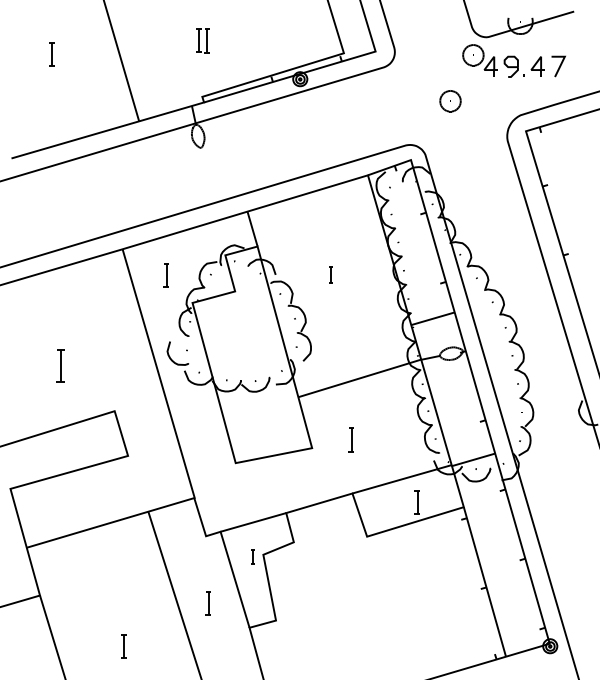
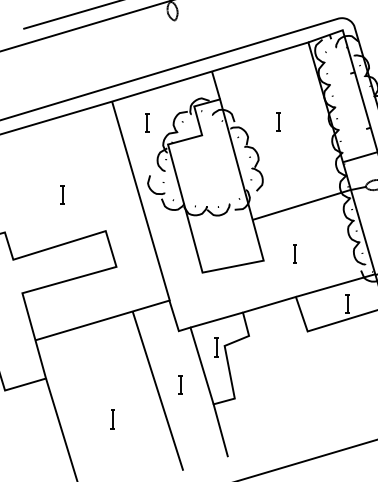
part: (330, 275) -> (278, 122), size x1.43
part: (60, 366) -> (62, 195), size x0.71
part: (252, 556) -> (215, 347), size x1.67

